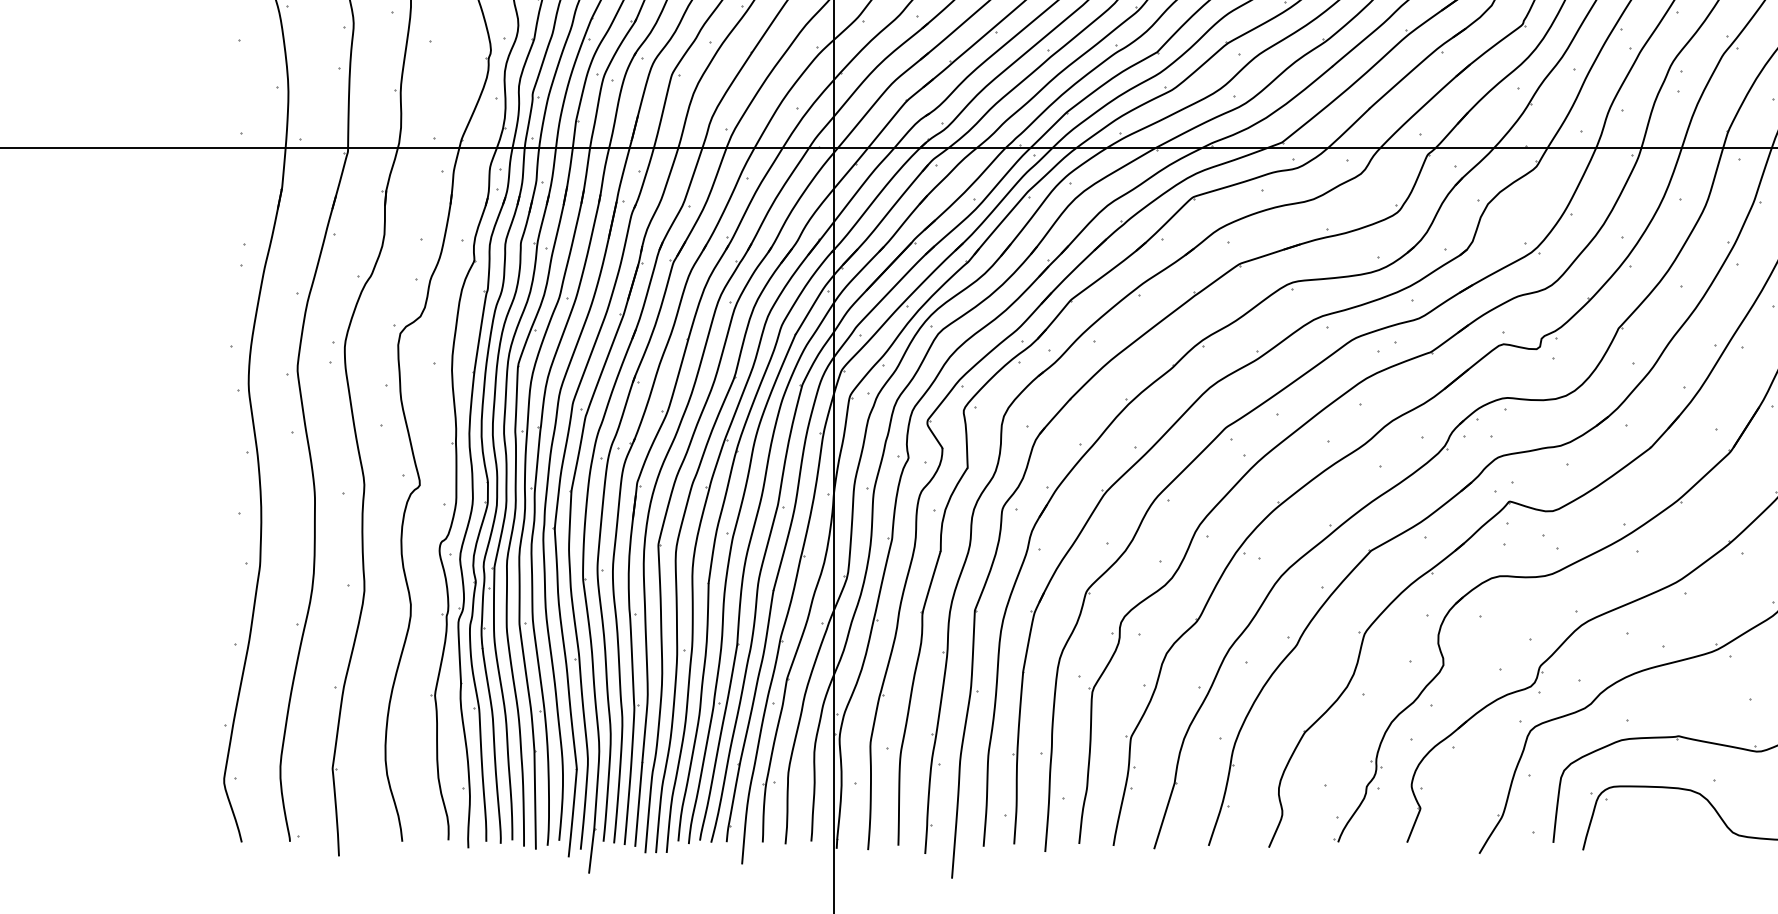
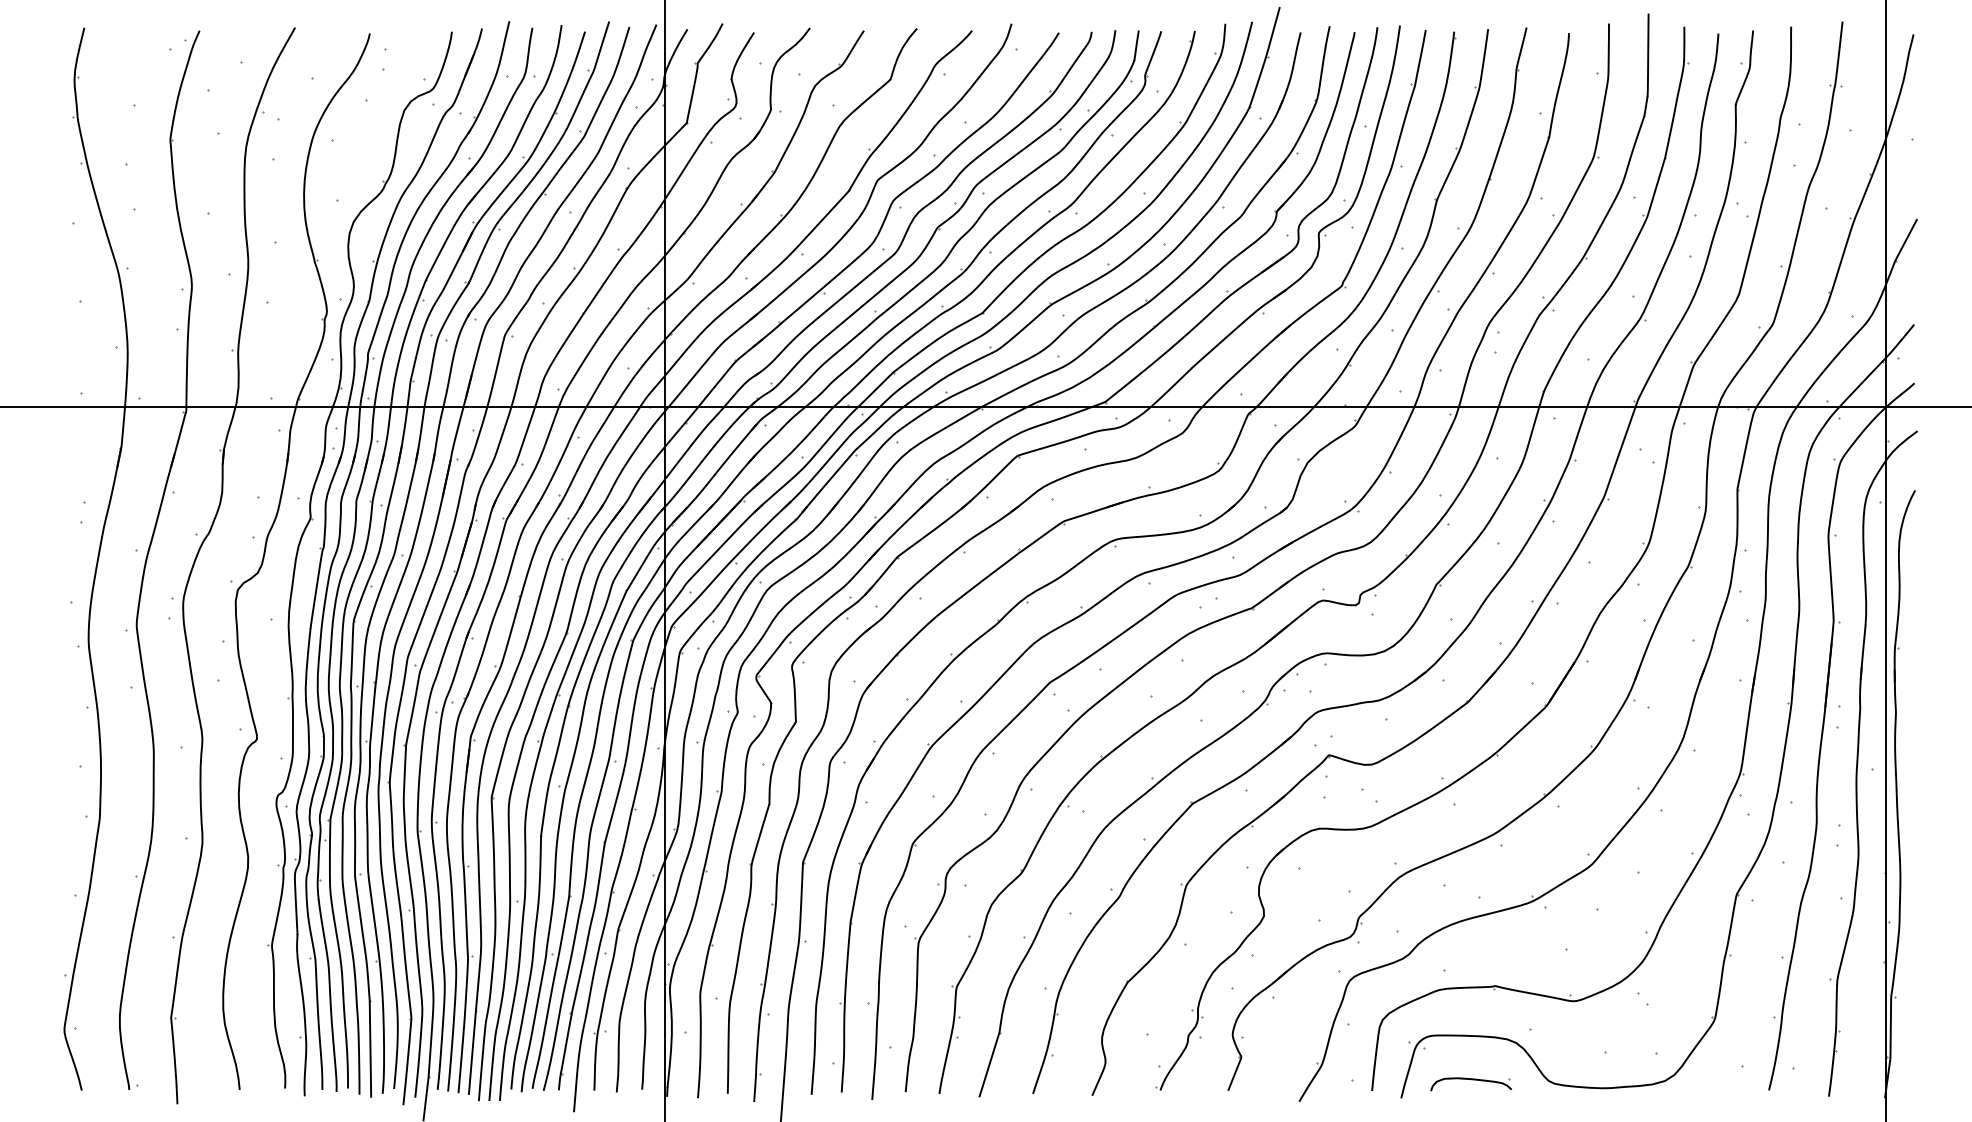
part: (1653, 836) -> (1470, 1084), added

